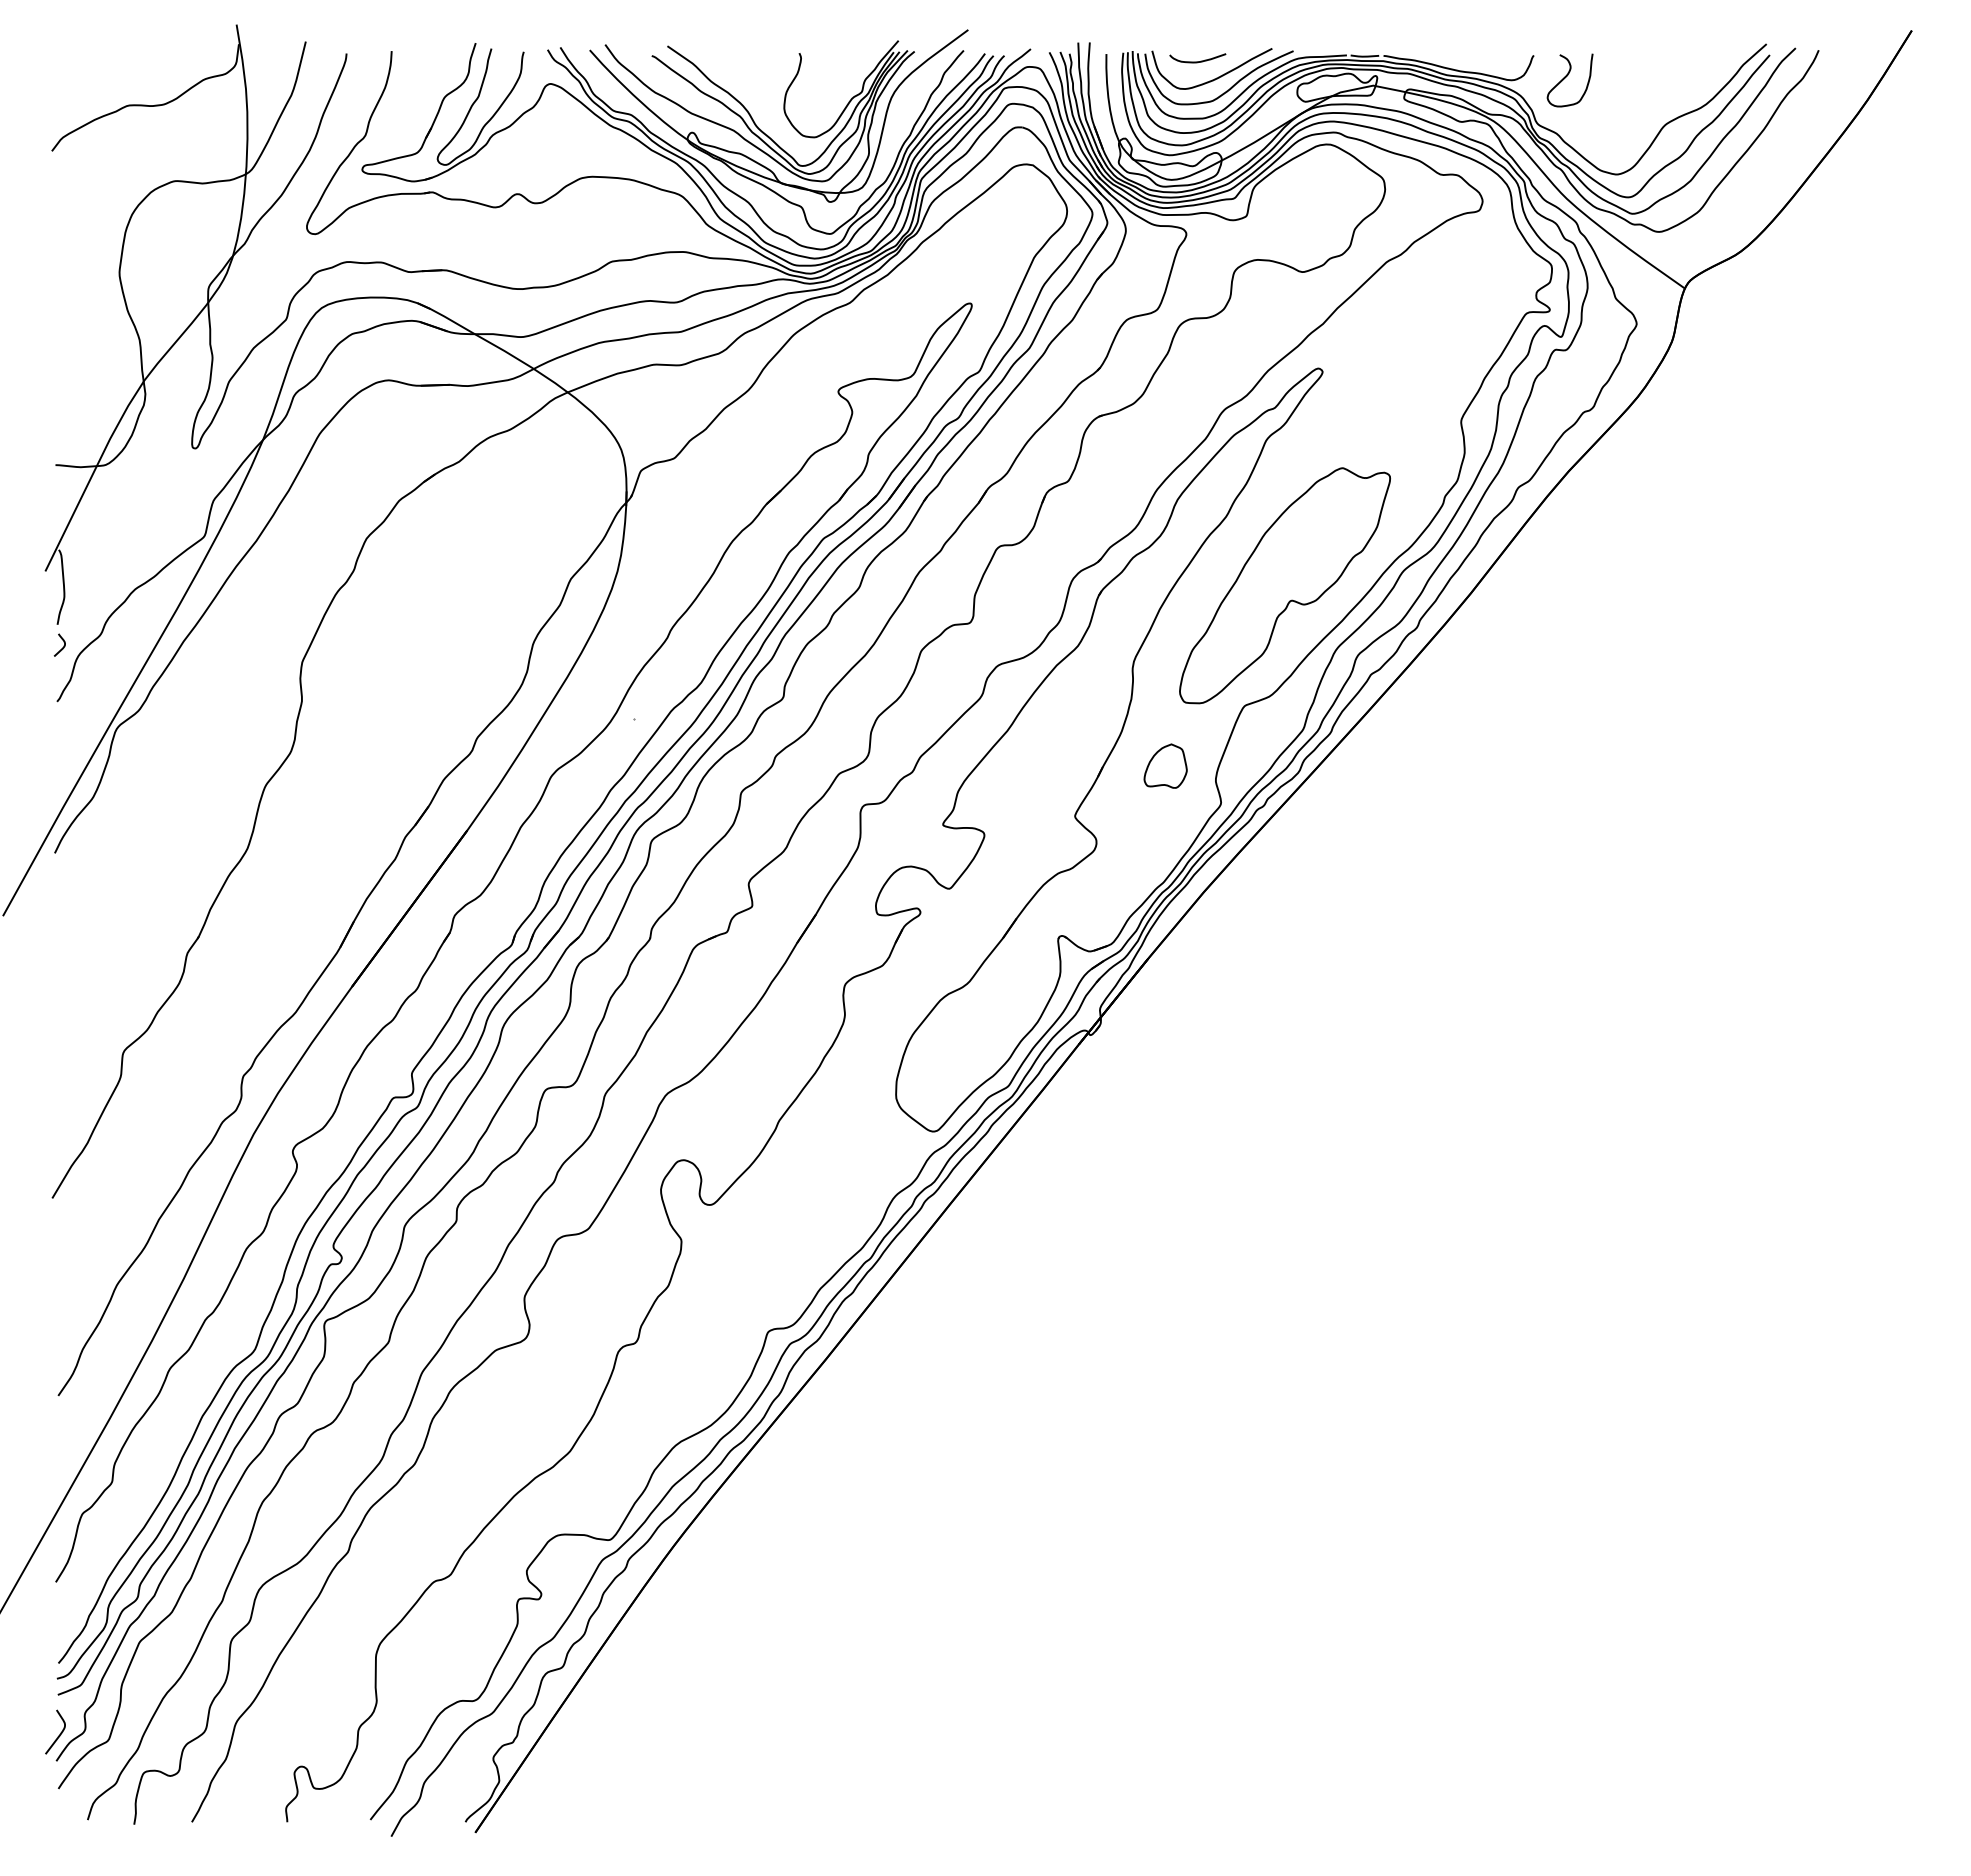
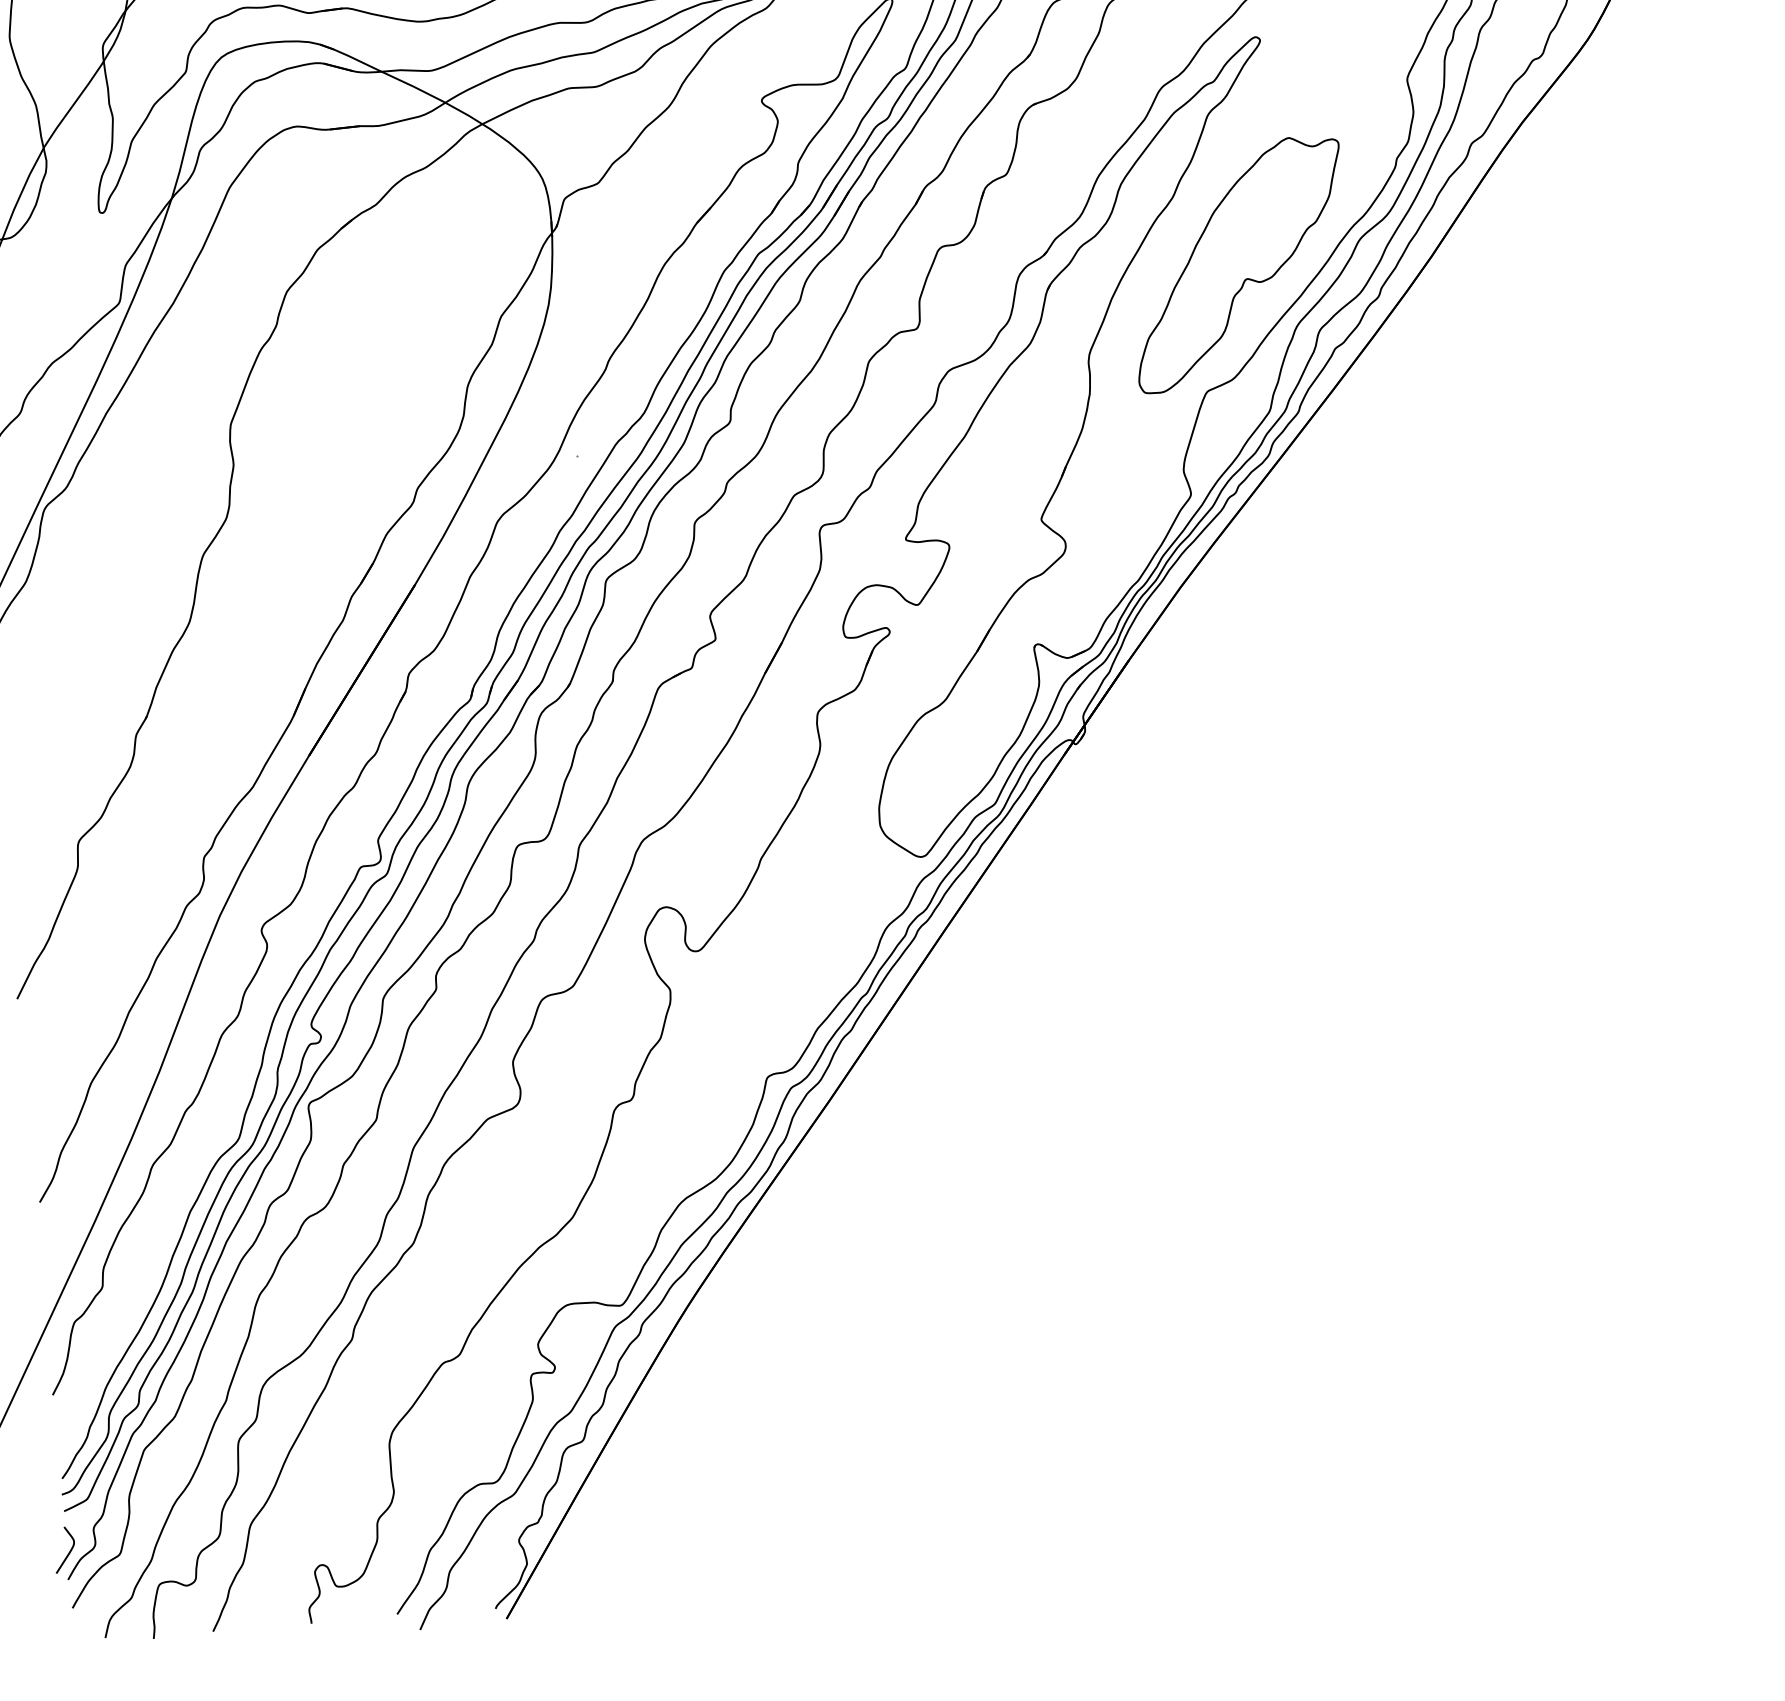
part: (1165, 765) -> (1130, 459), removed

